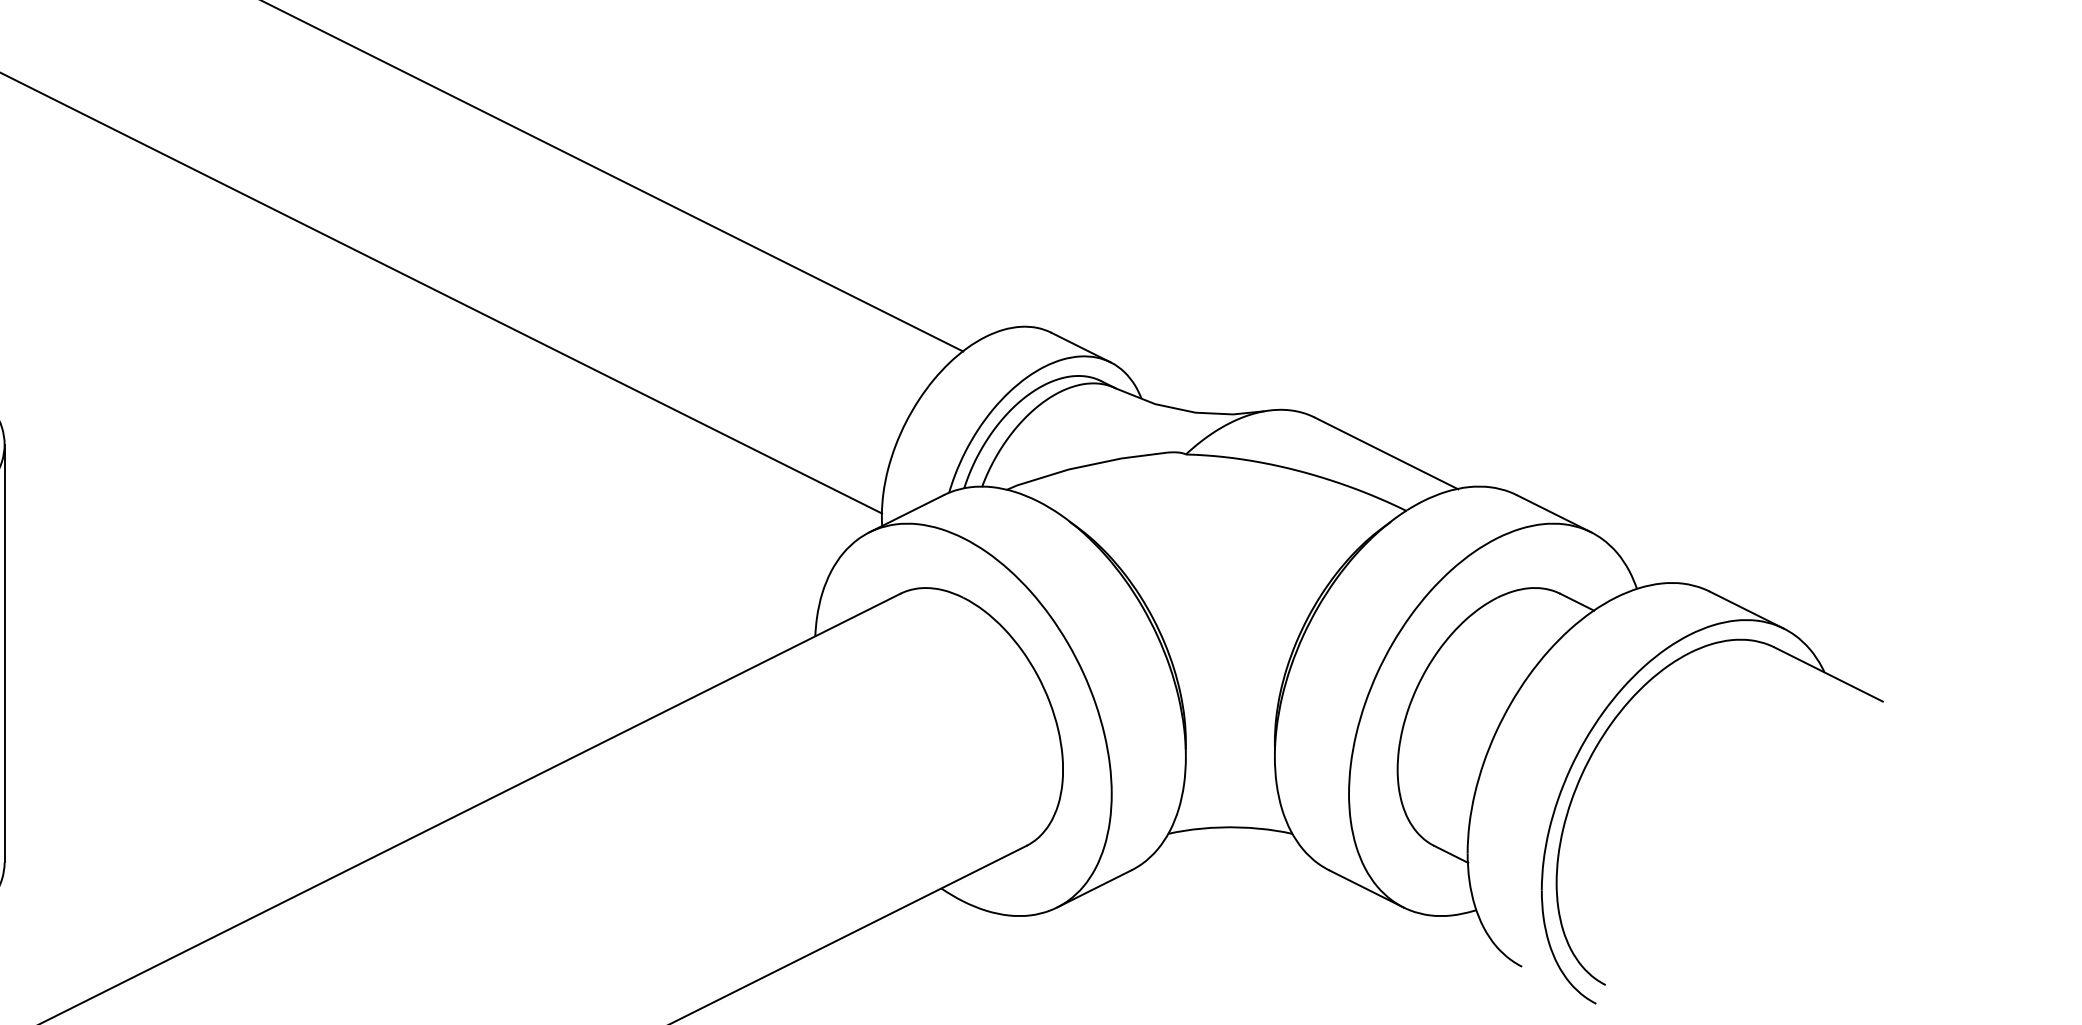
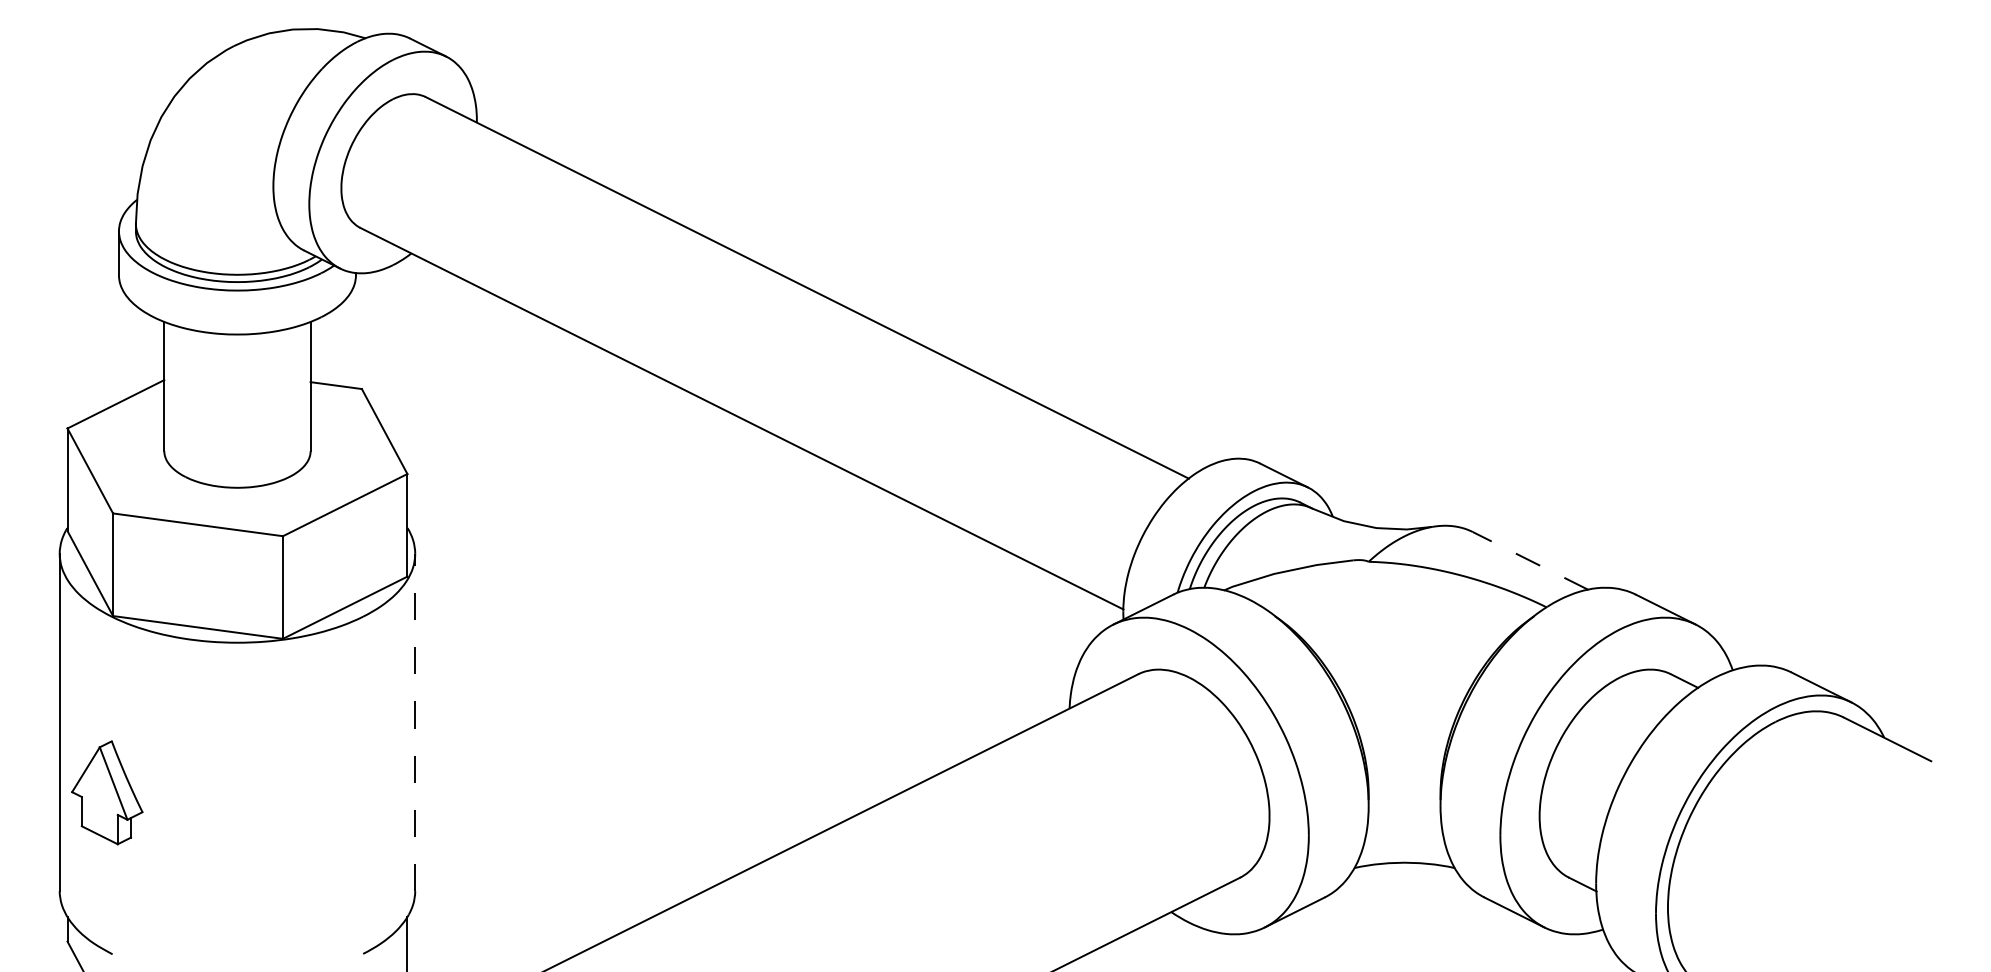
line: (1386, 452) -> (1530, 560), solid -> dashed
line: (4, 653) -> (415, 722), solid -> dashed

